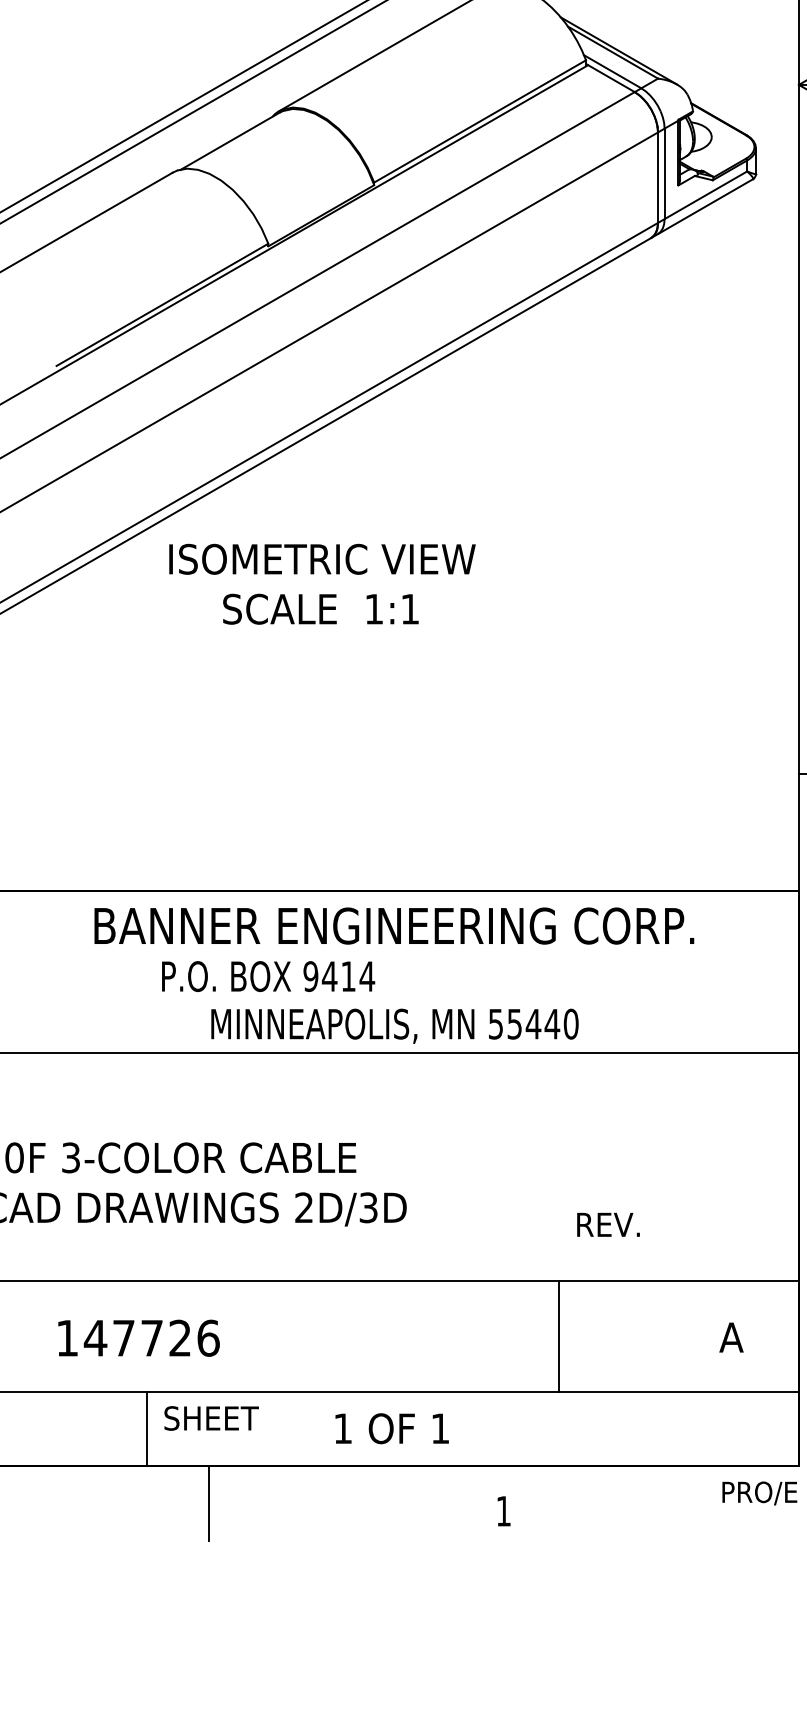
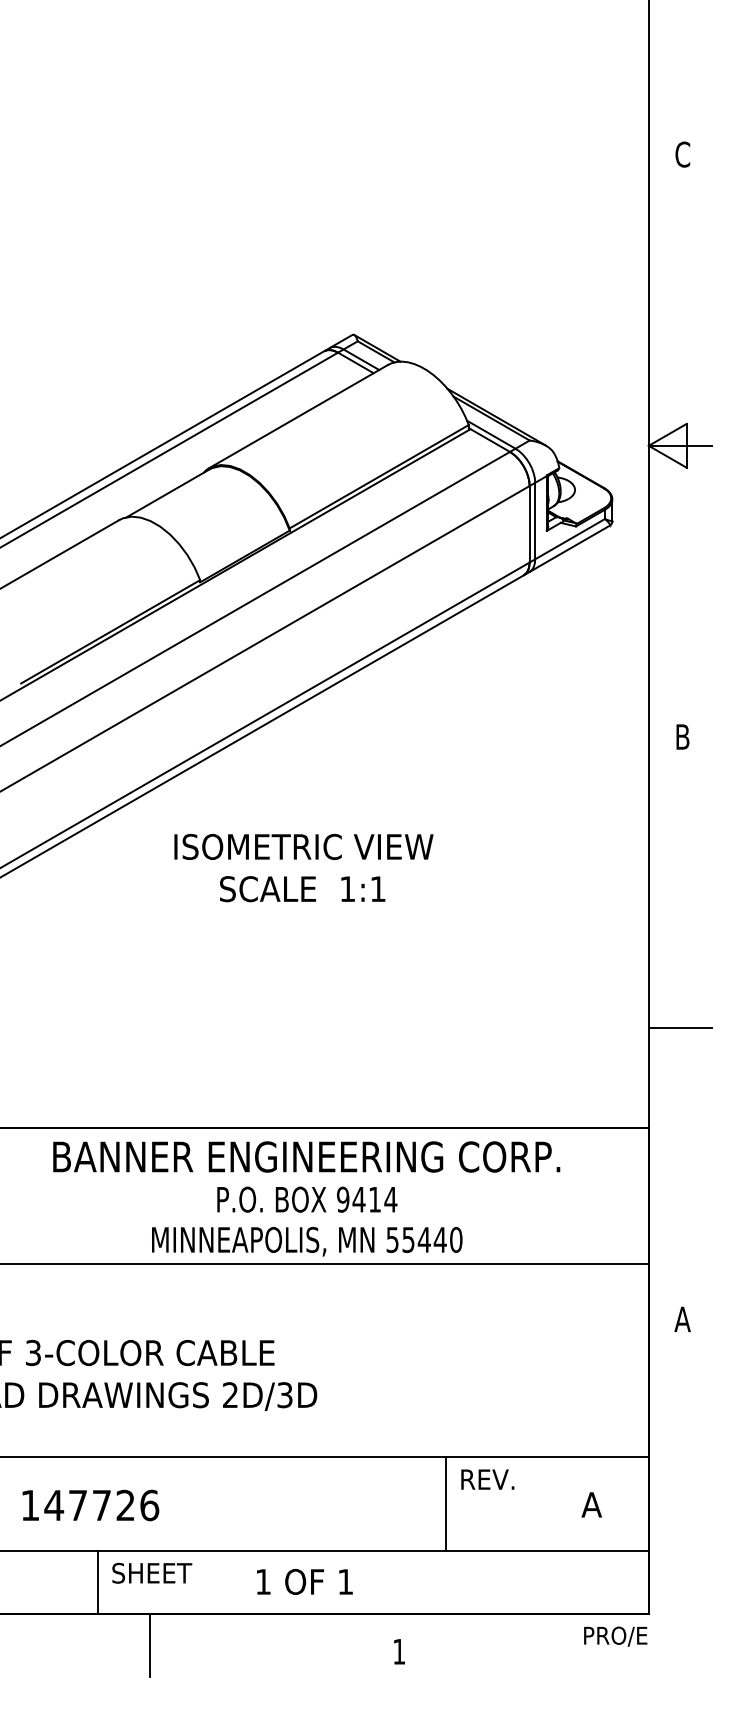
text: (321, 583) -> (303, 867), moved
text: (268, 976) -> (307, 1199), moved
text: (608, 1224) -> (487, 1479), moved

